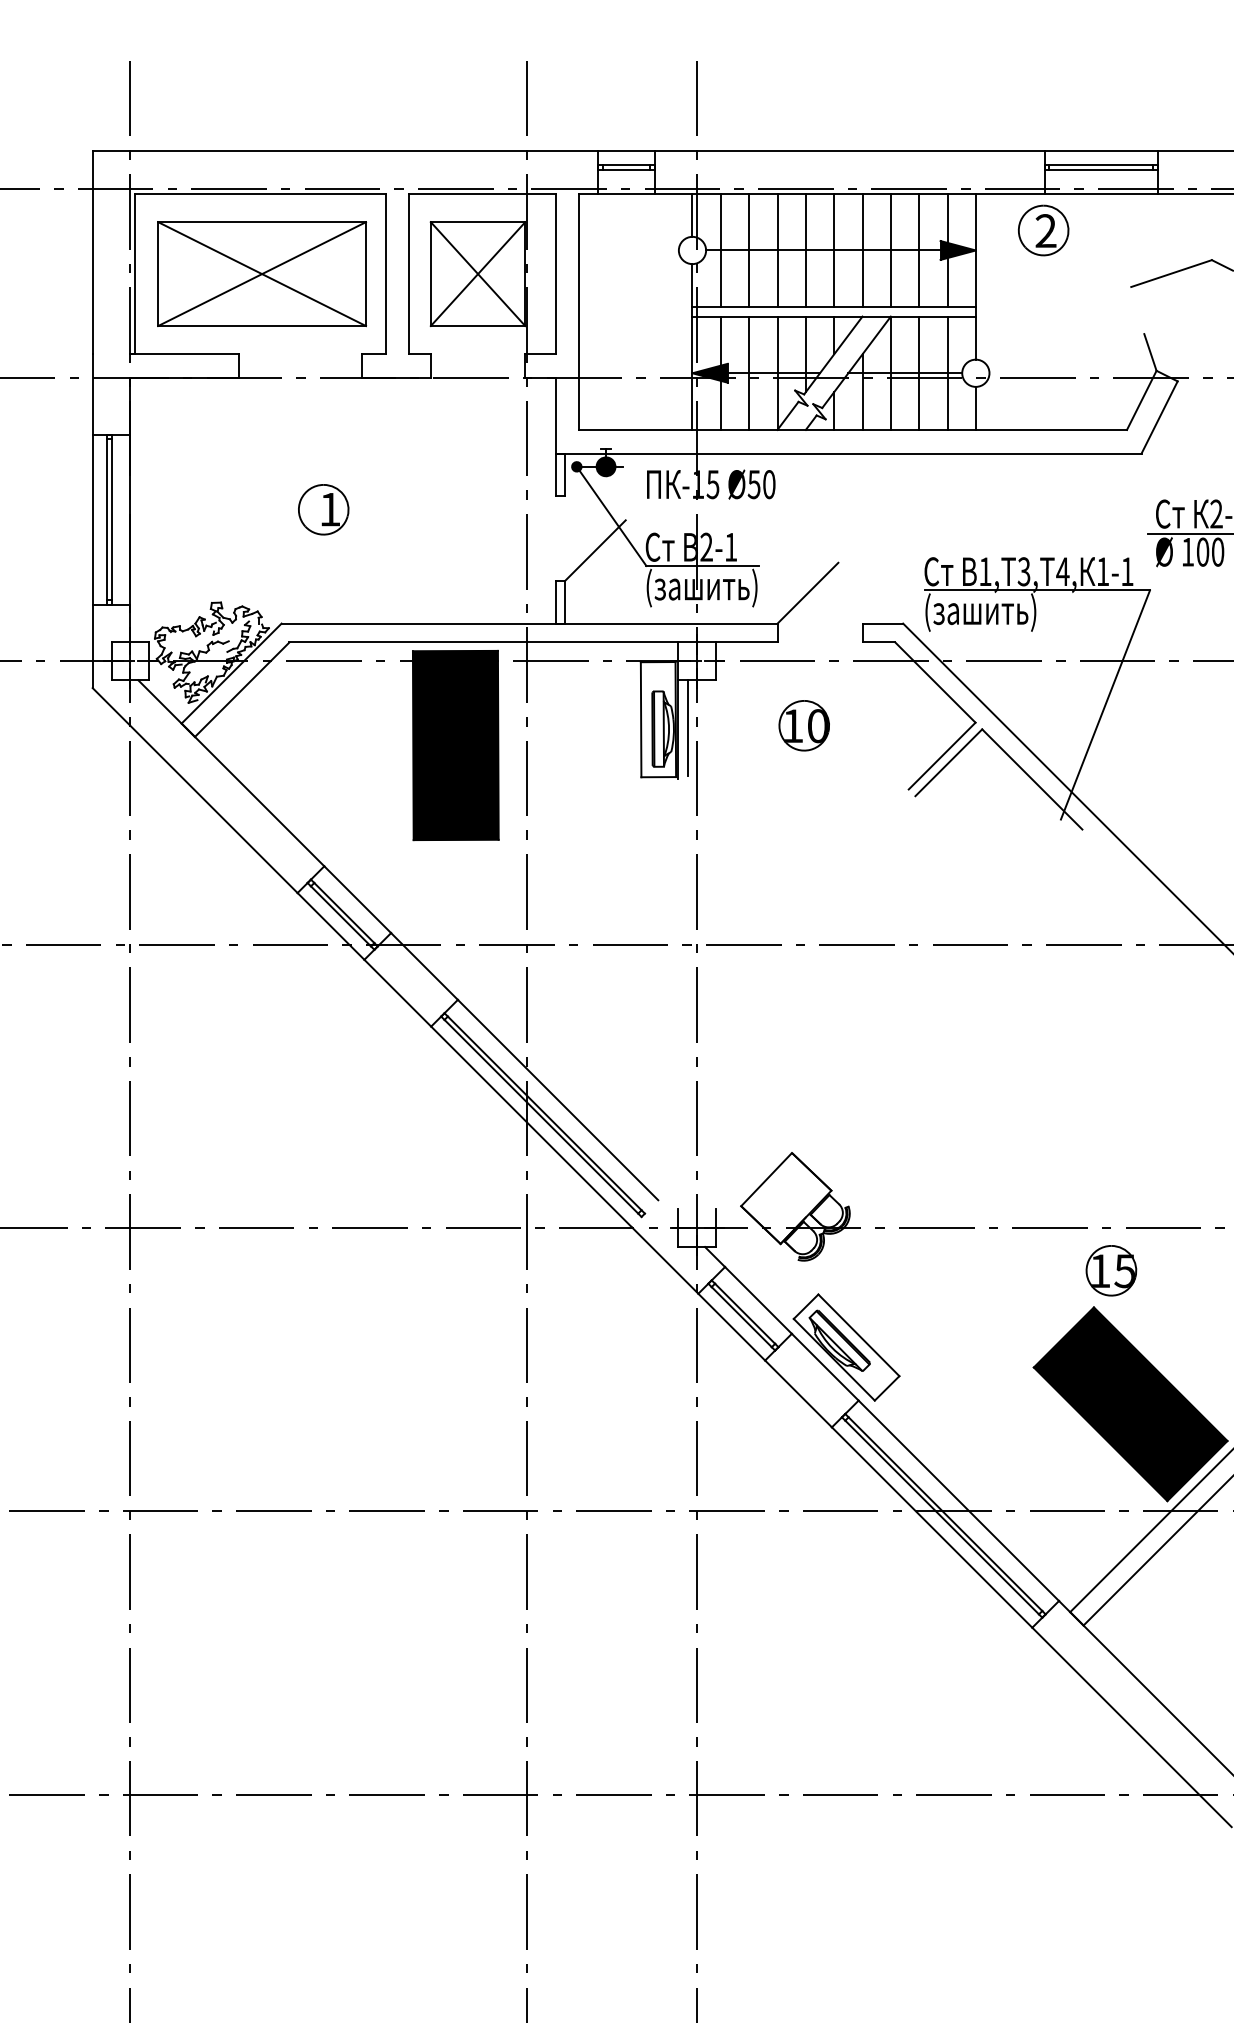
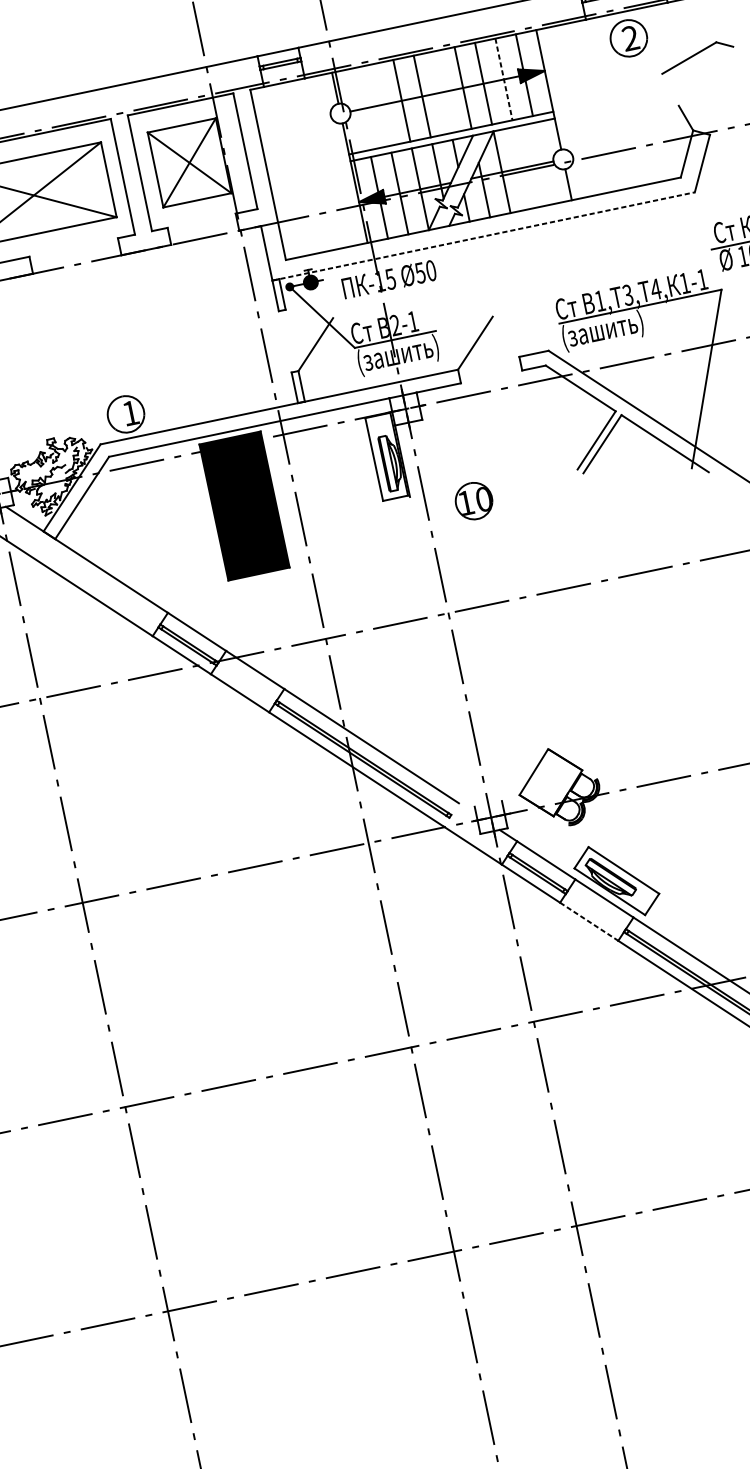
part: (1043, 230) -> (628, 38), moved
line: (720, 250) -> (360, 109), removed
line: (749, 250) -> (381, 105), removed
line: (834, 250) -> (442, 92), removed
line: (919, 250) -> (504, 79), solid -> dashed
line: (919, 372) -> (522, 167), removed
line: (947, 372) -> (542, 163), removed
line: (849, 453) -> (484, 236), solid -> dashed
part: (323, 509) -> (125, 414), moved
part: (803, 725) -> (473, 501), moved
line: (687, 727) -> (408, 458), removed
line: (798, 1394) -> (589, 922), solid -> dashed

